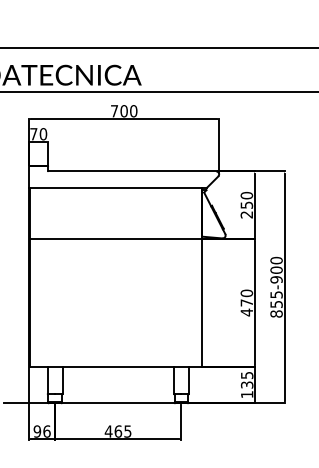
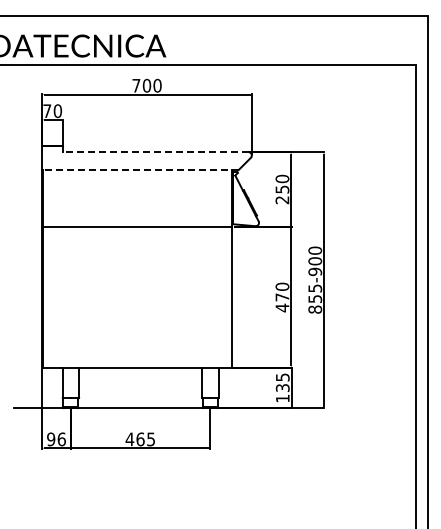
line: (132, 171) -> (156, 152), solid -> dashed
line: (117, 187) -> (139, 170), solid -> dashed

